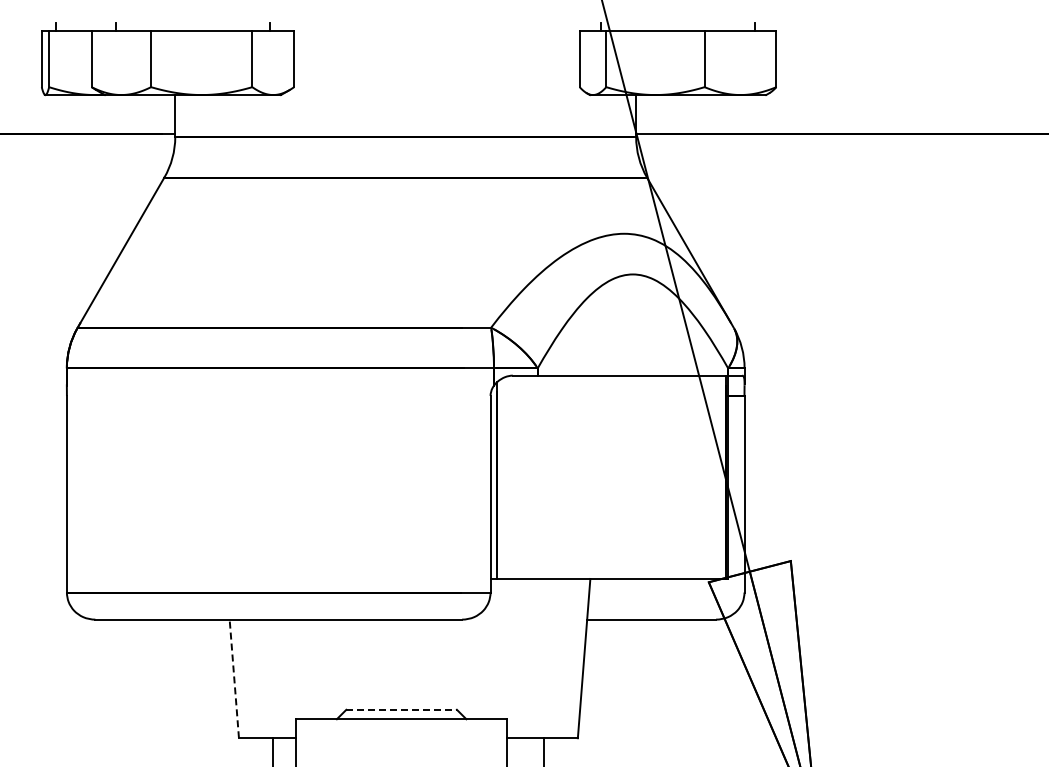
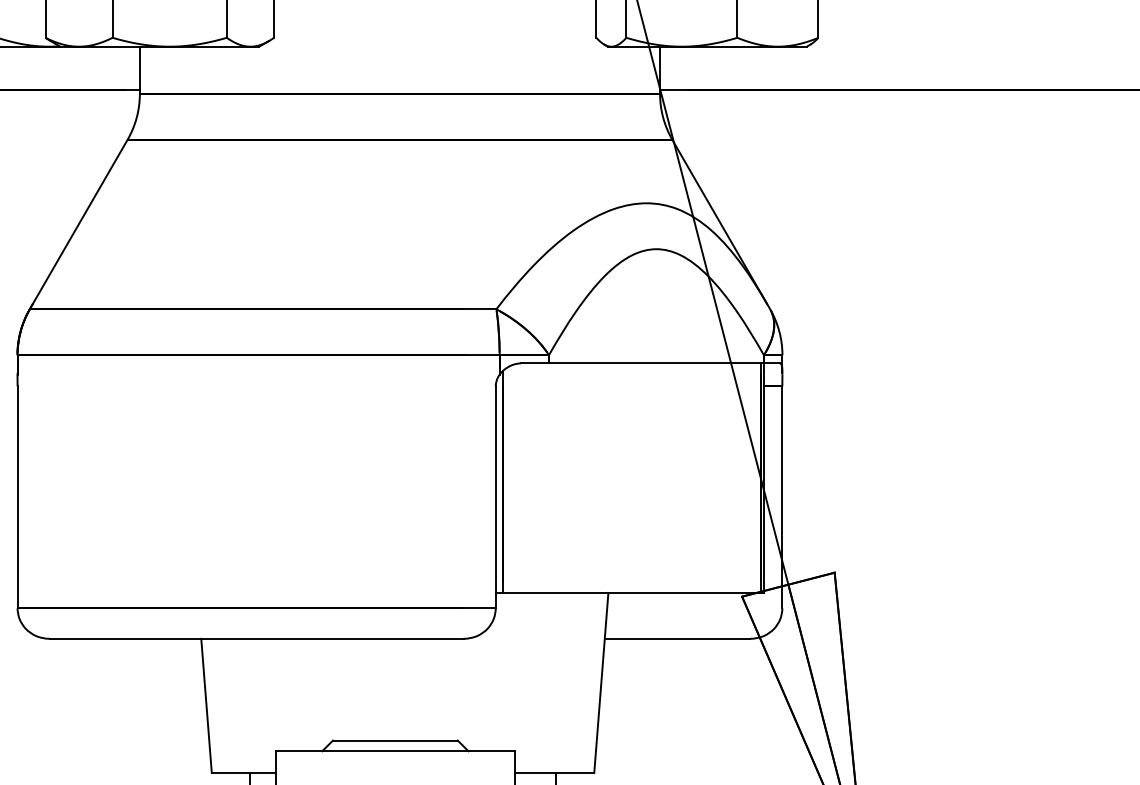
line: (234, 678) -> (206, 705), dashed -> solid
line: (402, 709) -> (396, 740), dashed -> solid

